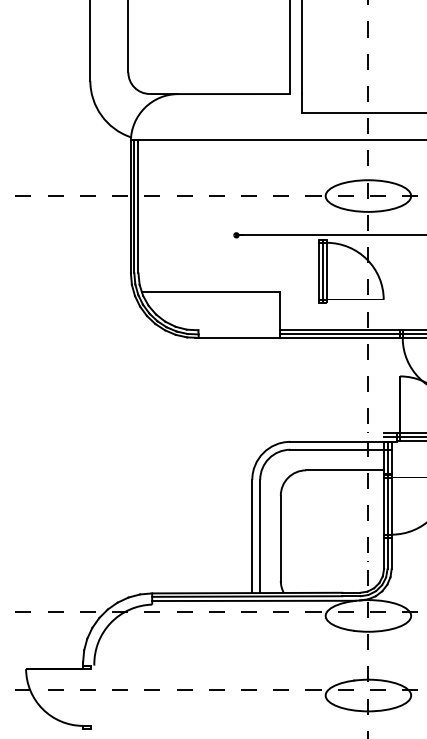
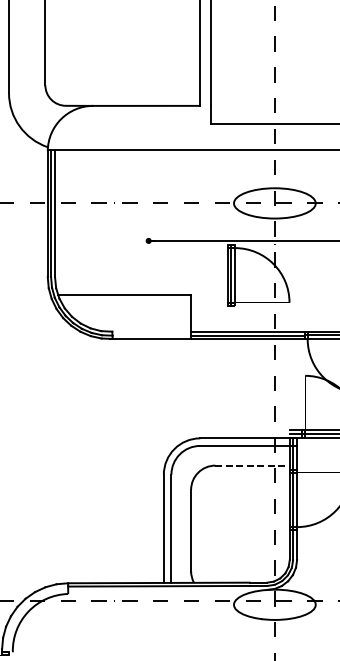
line: (345, 470) -> (252, 465), solid -> dashed
line: (253, 600) -> (165, 590), removed

